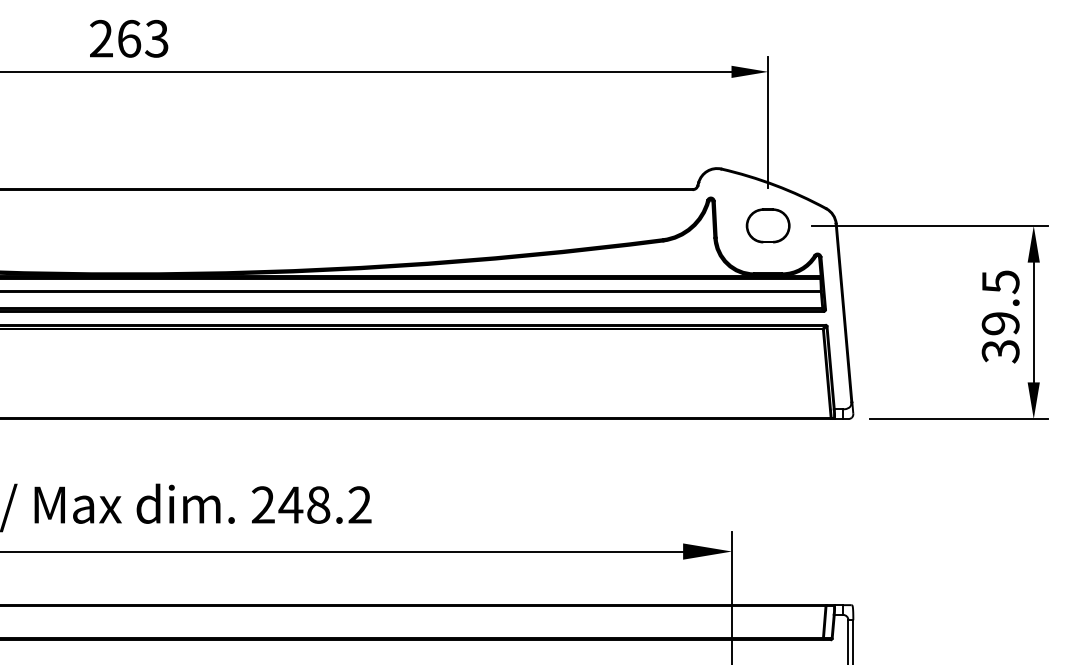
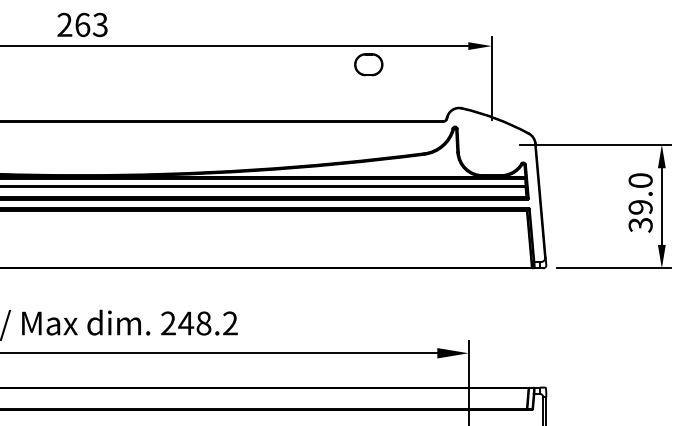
part: (767, 225) -> (368, 64), moved
text: (1000, 281) -> (640, 180), 39.5 -> 39.0

